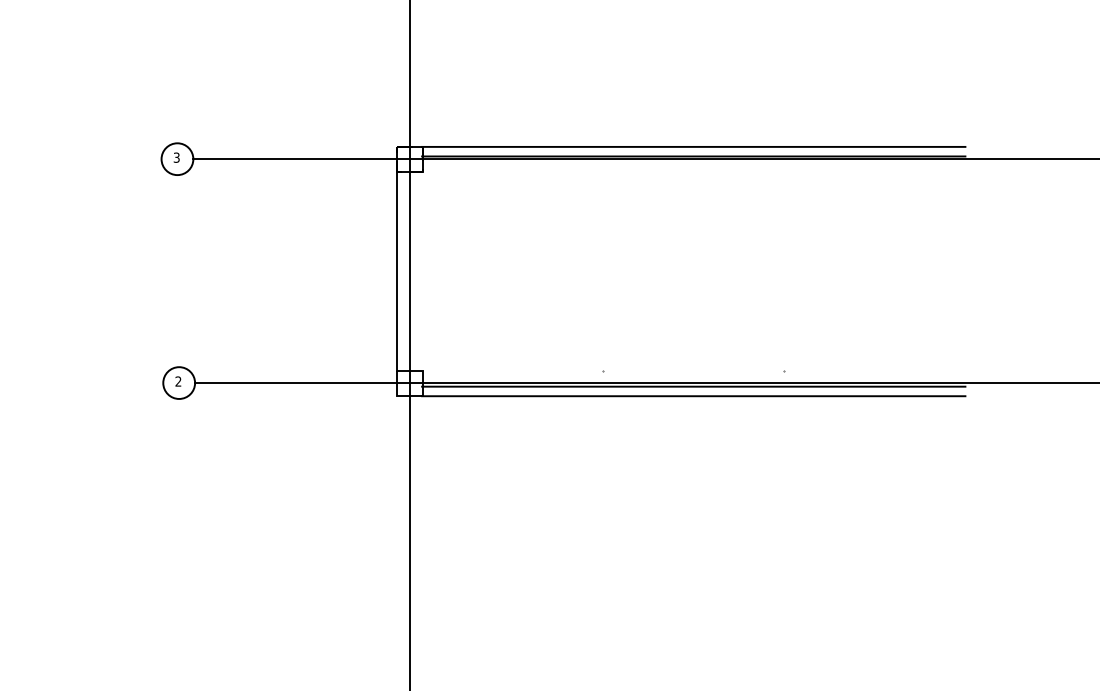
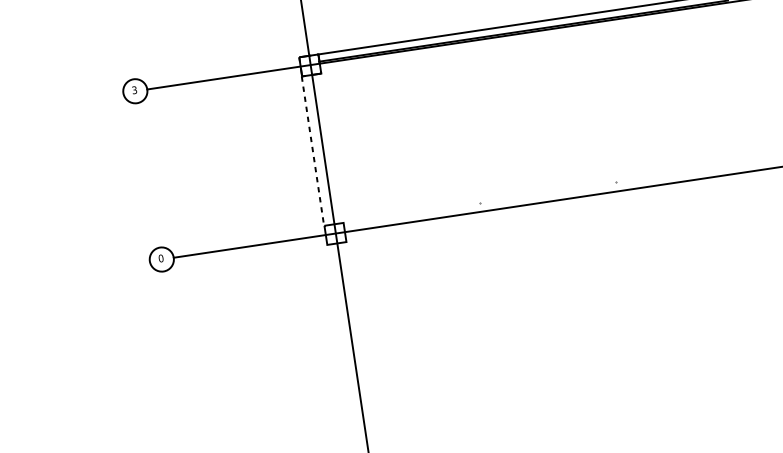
line: (396, 272) -> (312, 151), solid -> dashed
text: (178, 381) -> (161, 258), 2 -> 0
line: (693, 386) -> (549, 204), removed
line: (693, 396) -> (550, 211), removed

